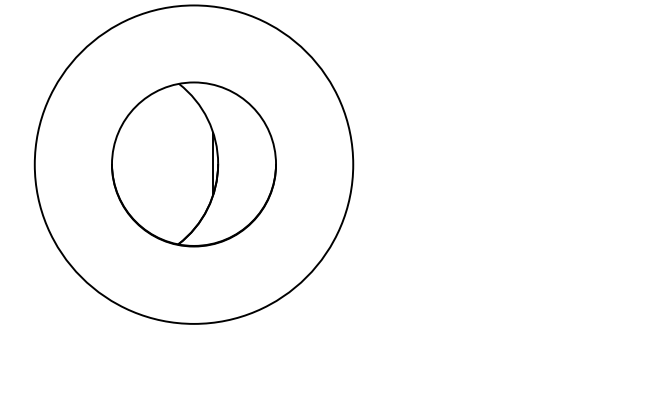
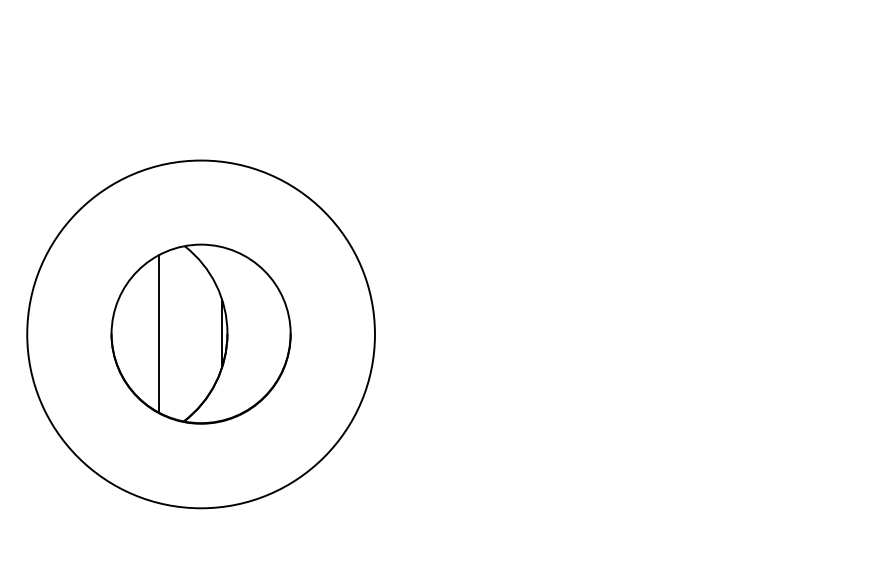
line: (154, 163) -> (158, 333), added

